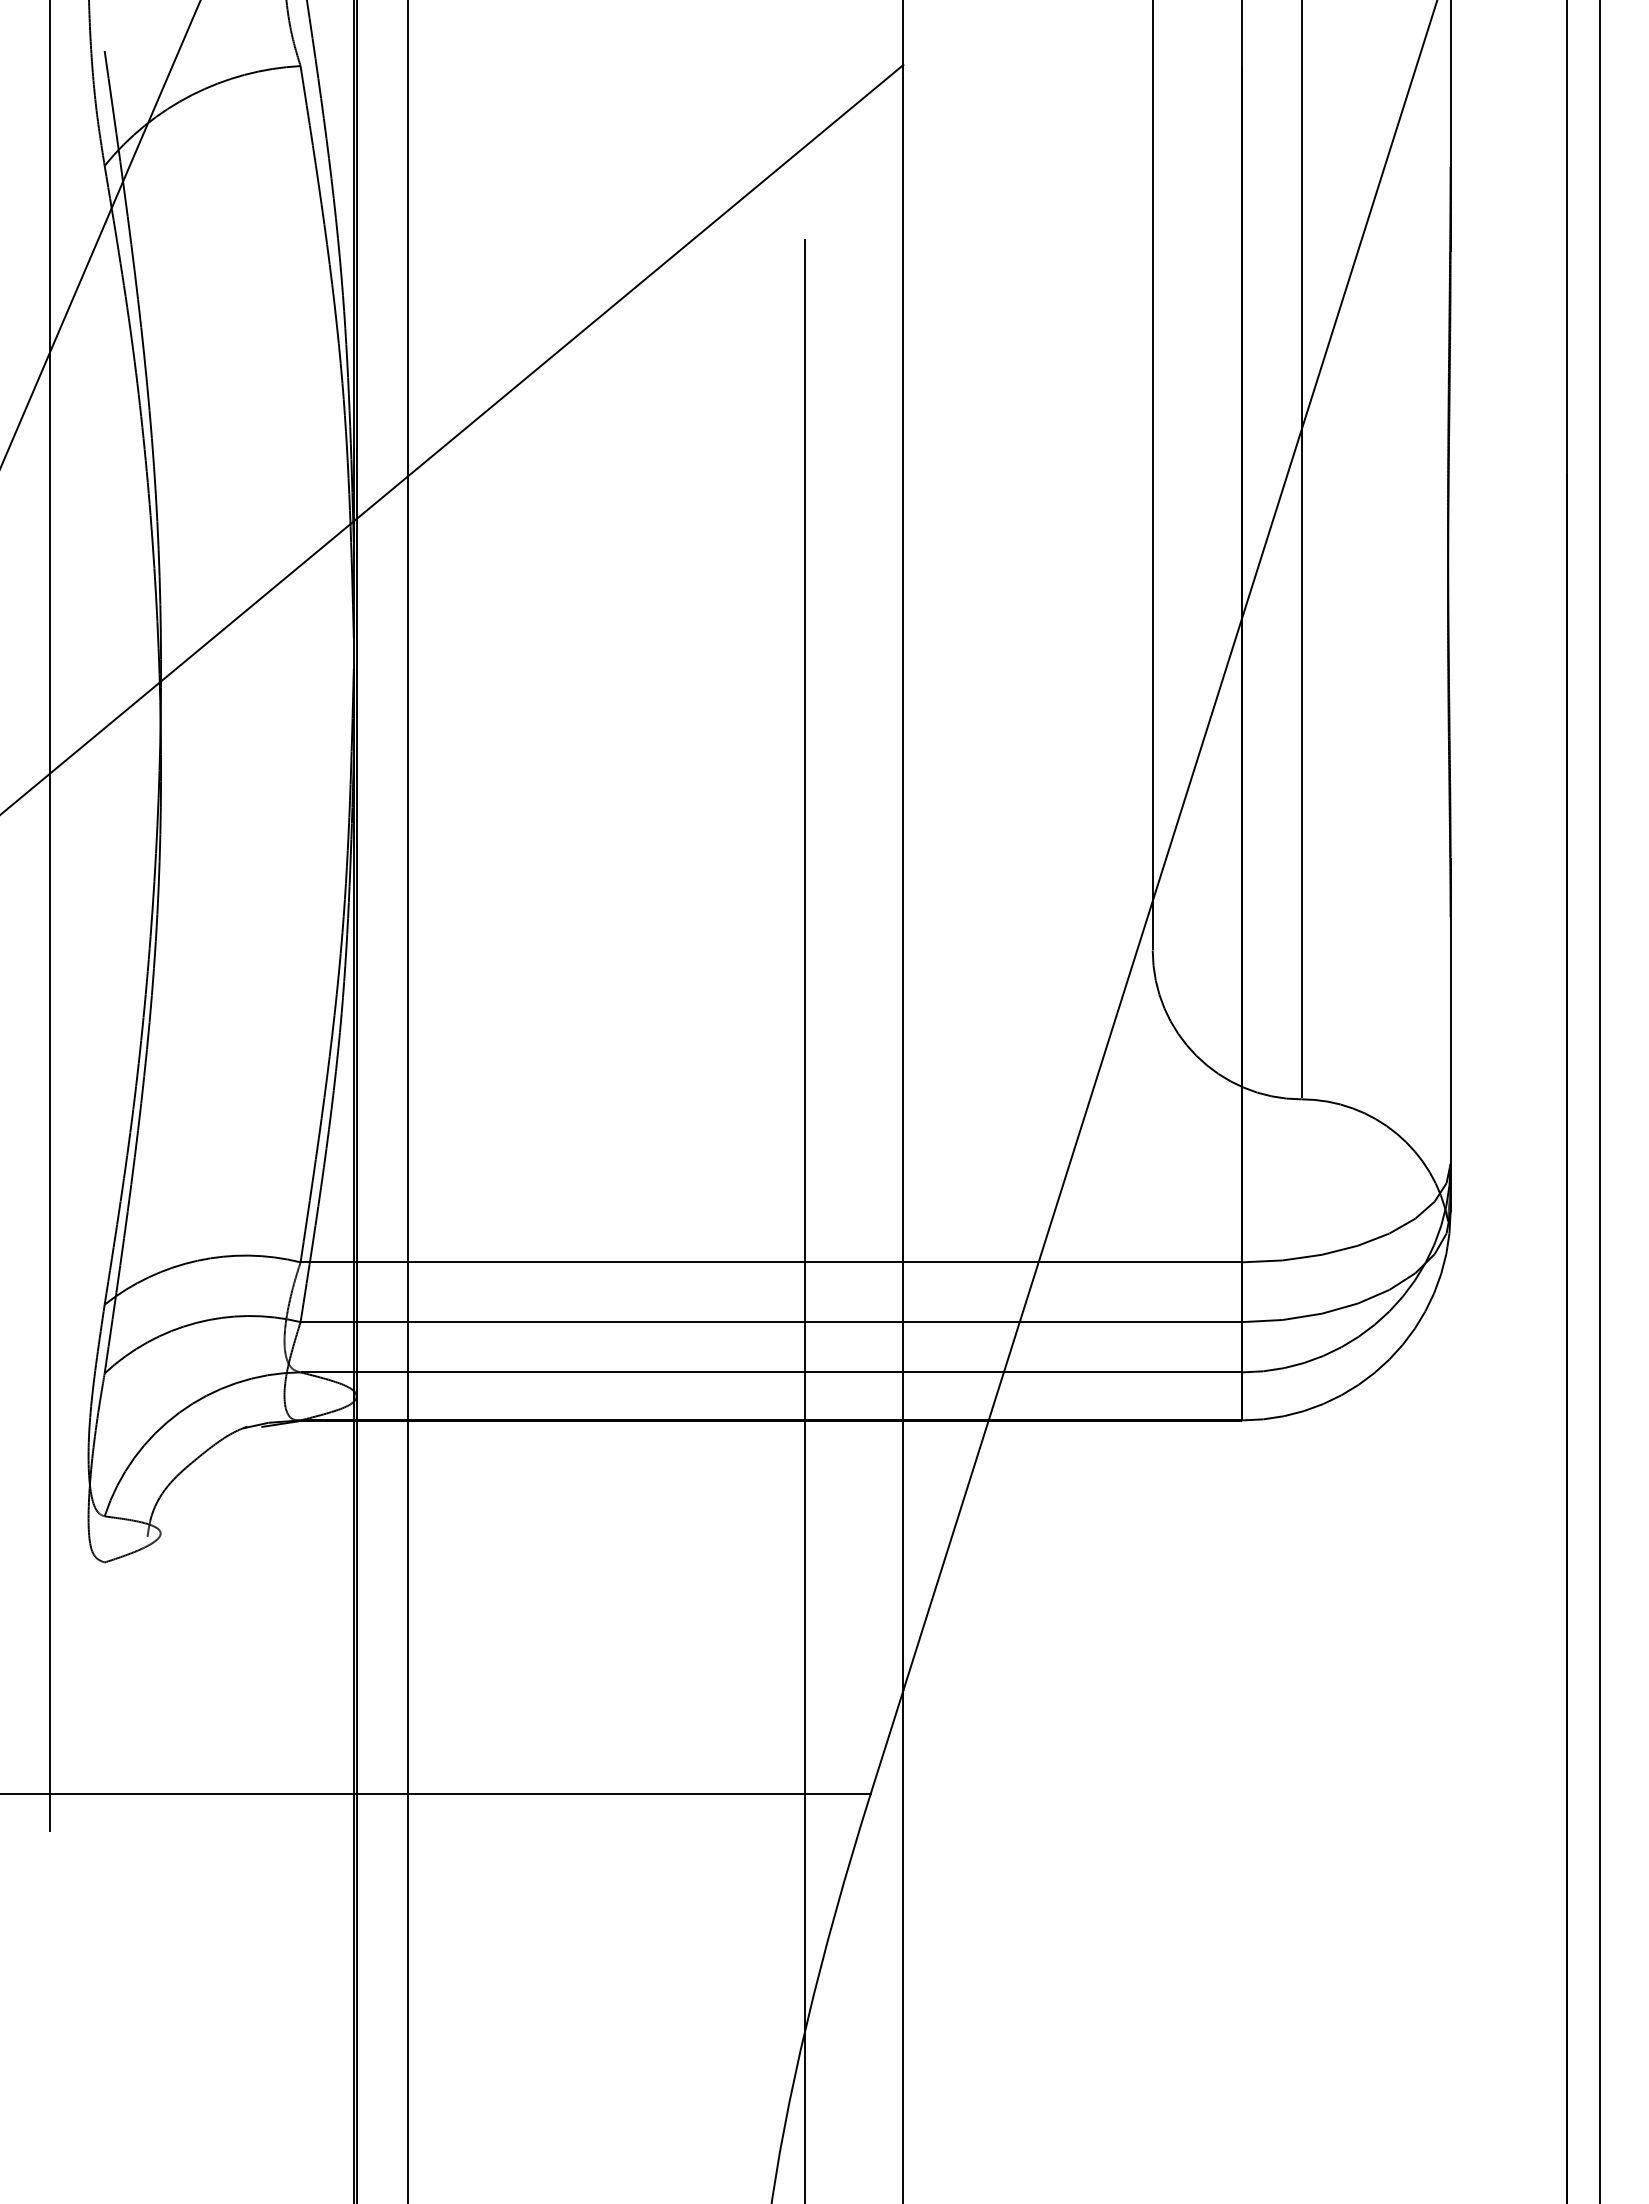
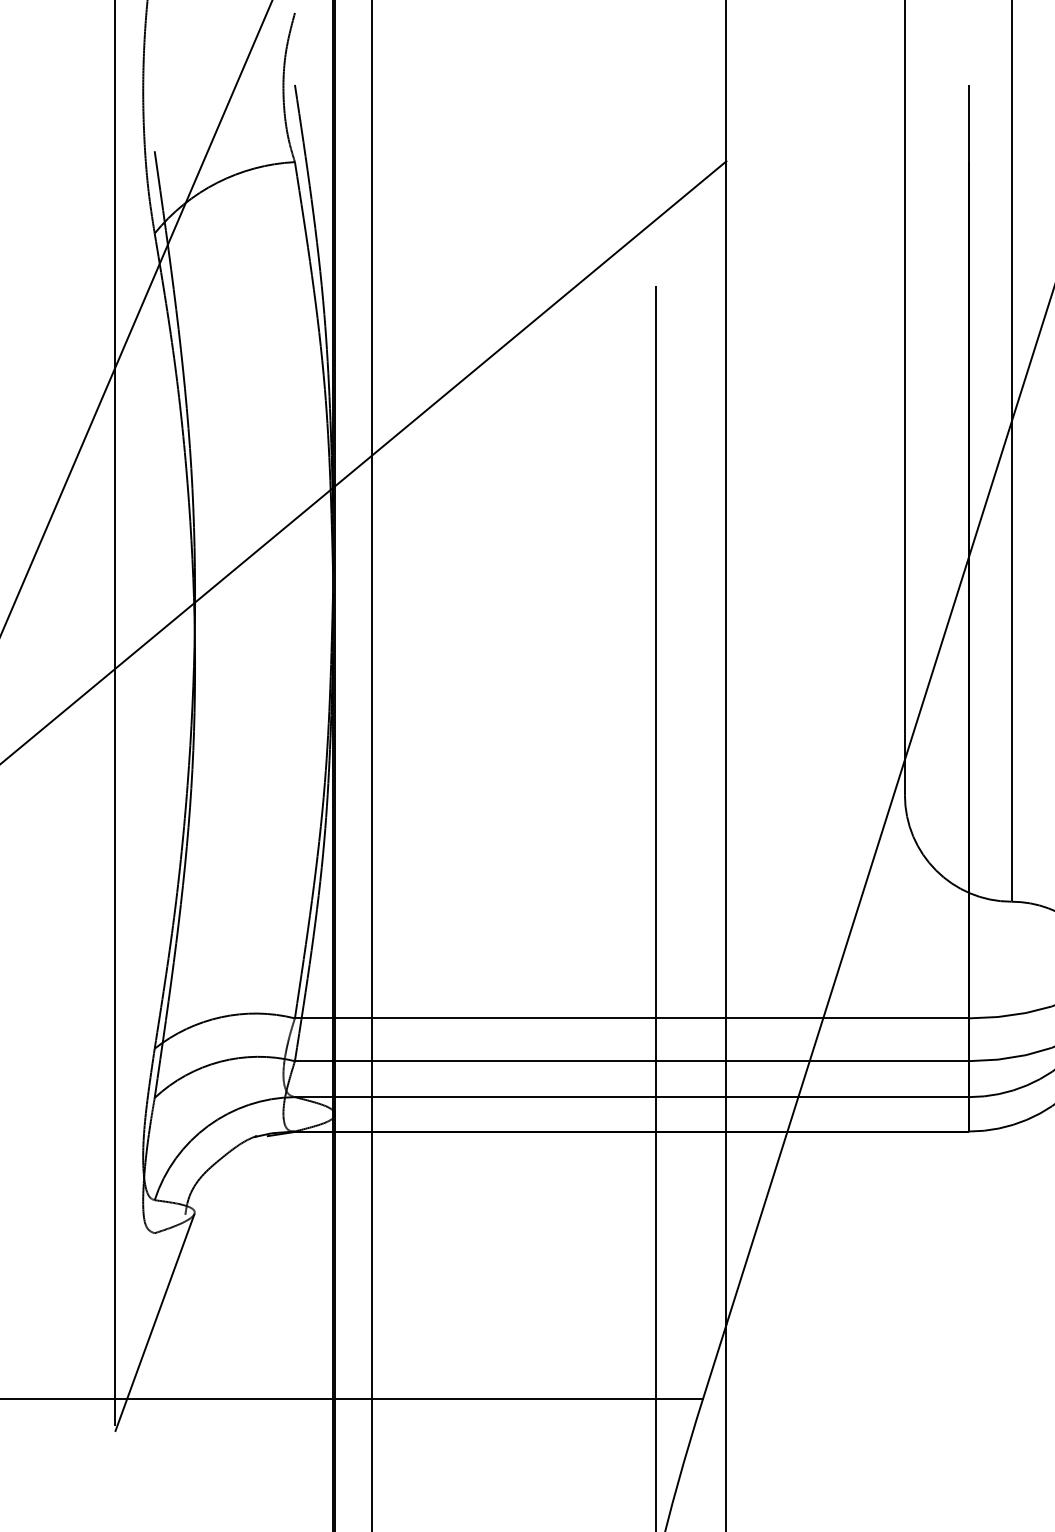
line: (104, 1687) -> (154, 1322), added

